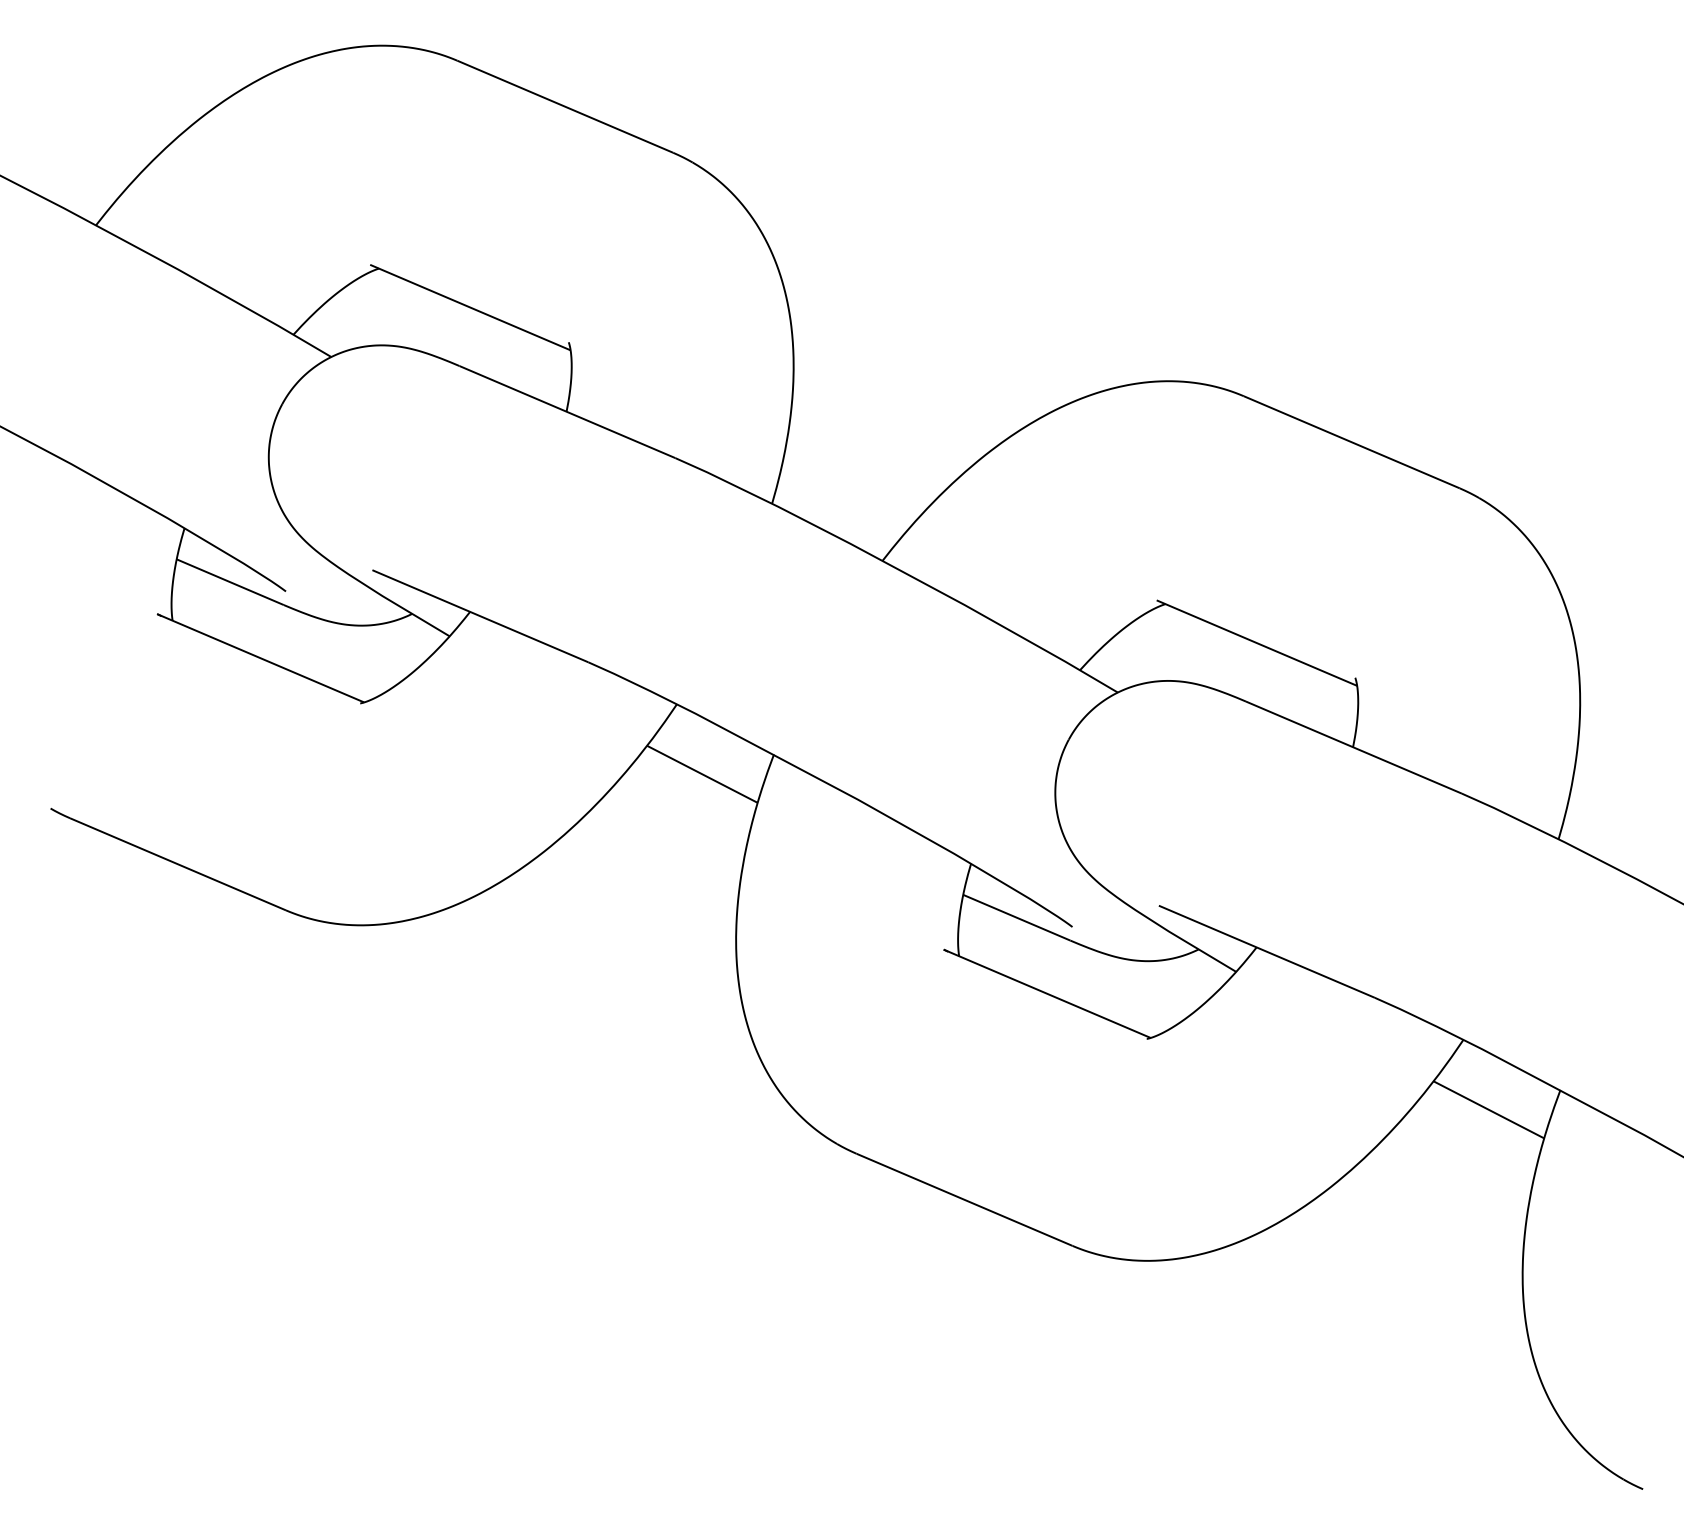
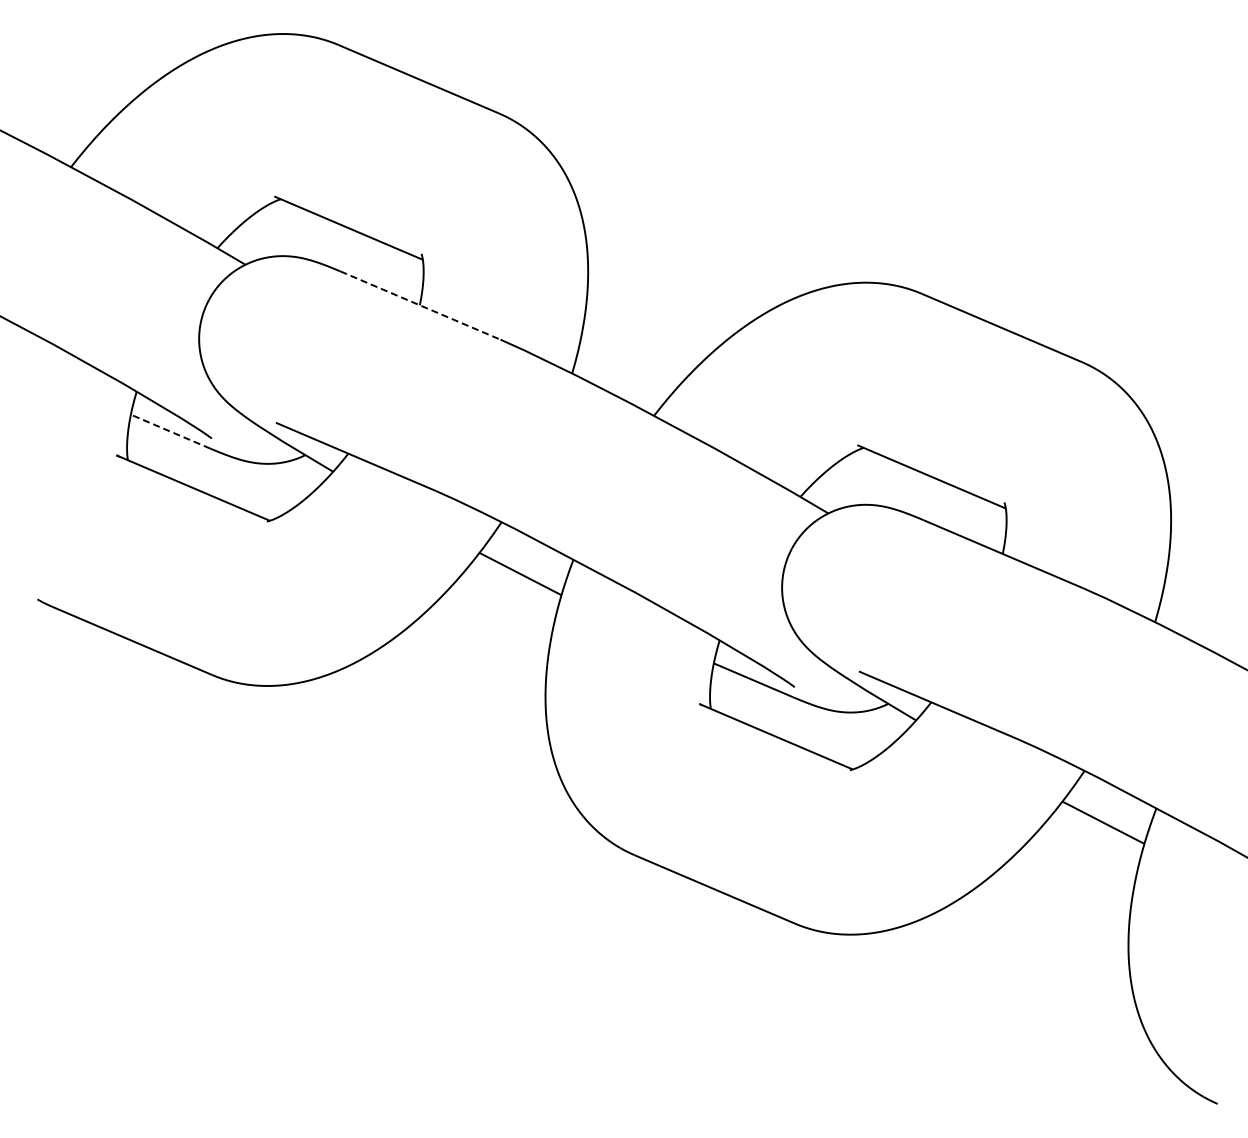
line: (567, 411) -> (420, 305), solid -> dashed
line: (230, 581) -> (170, 431), solid -> dashed

